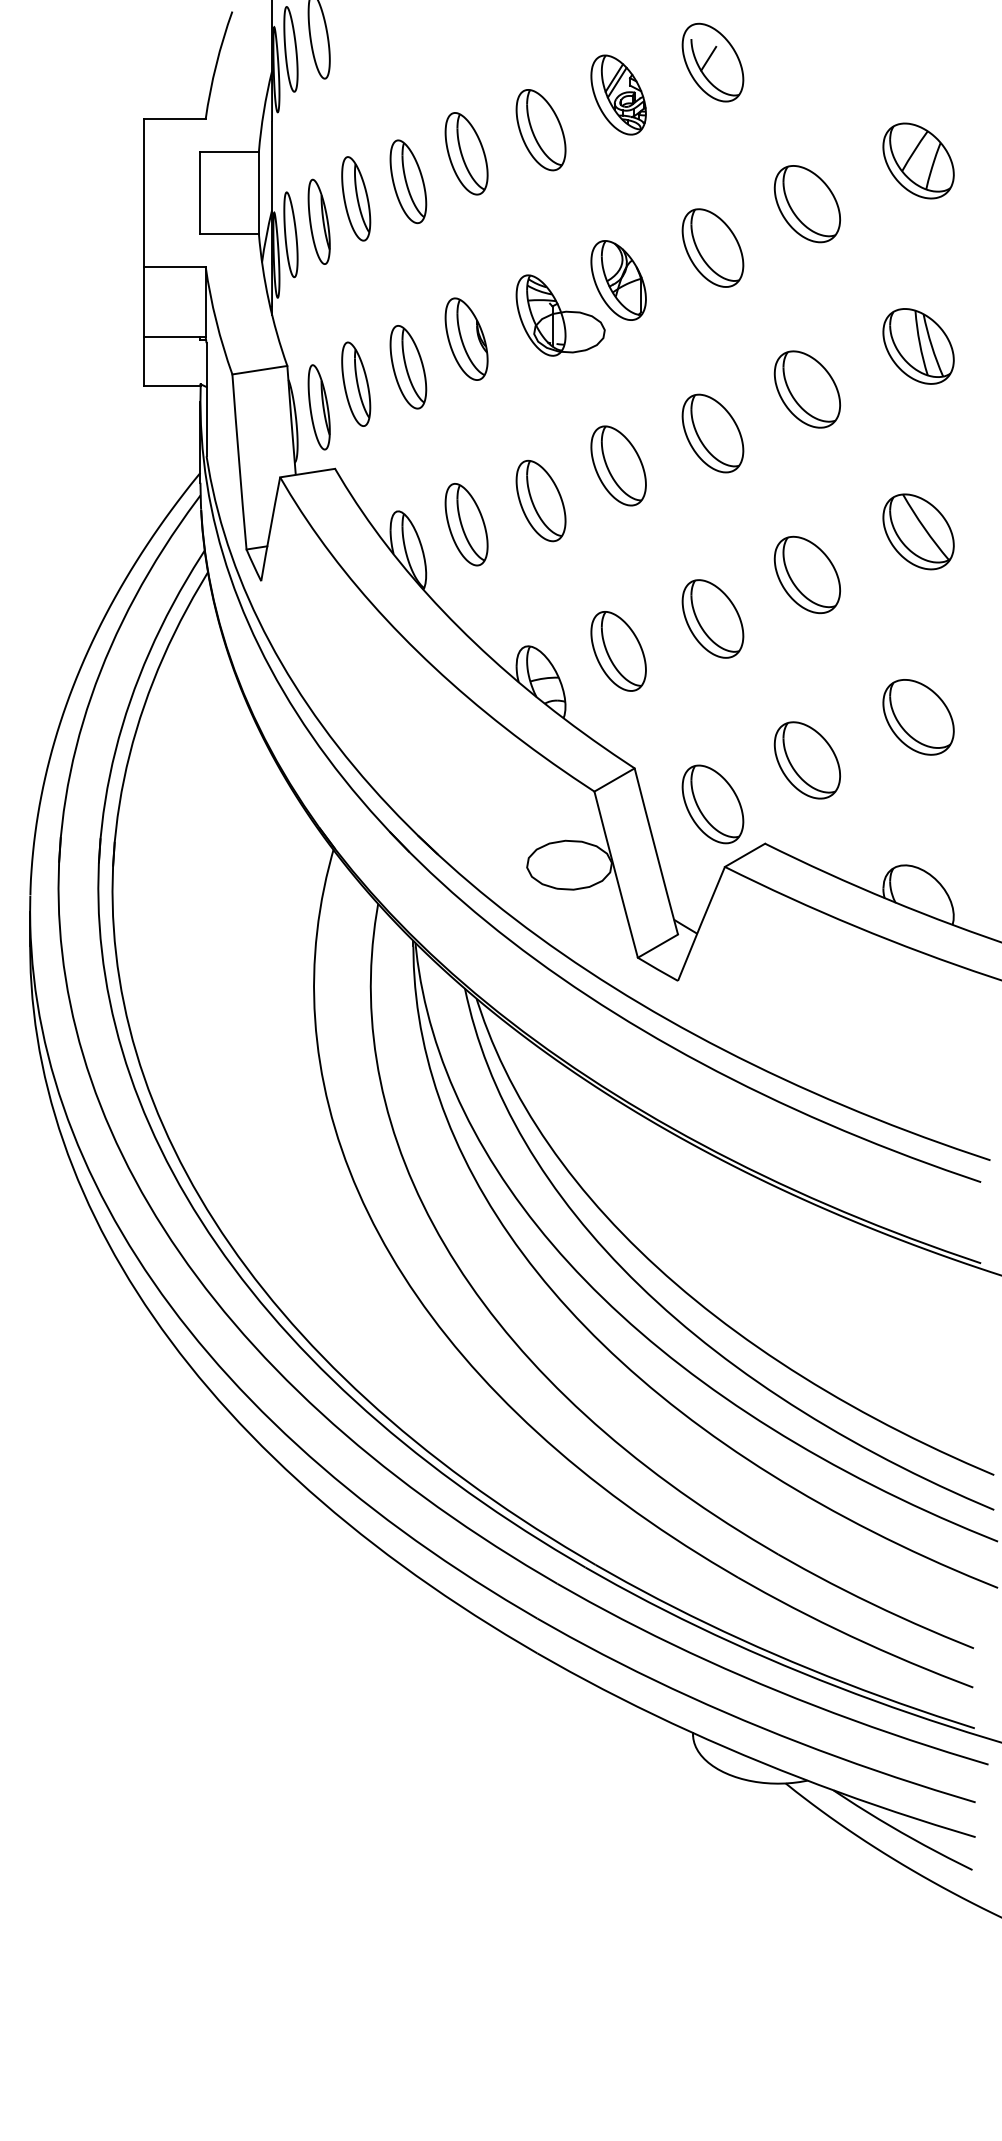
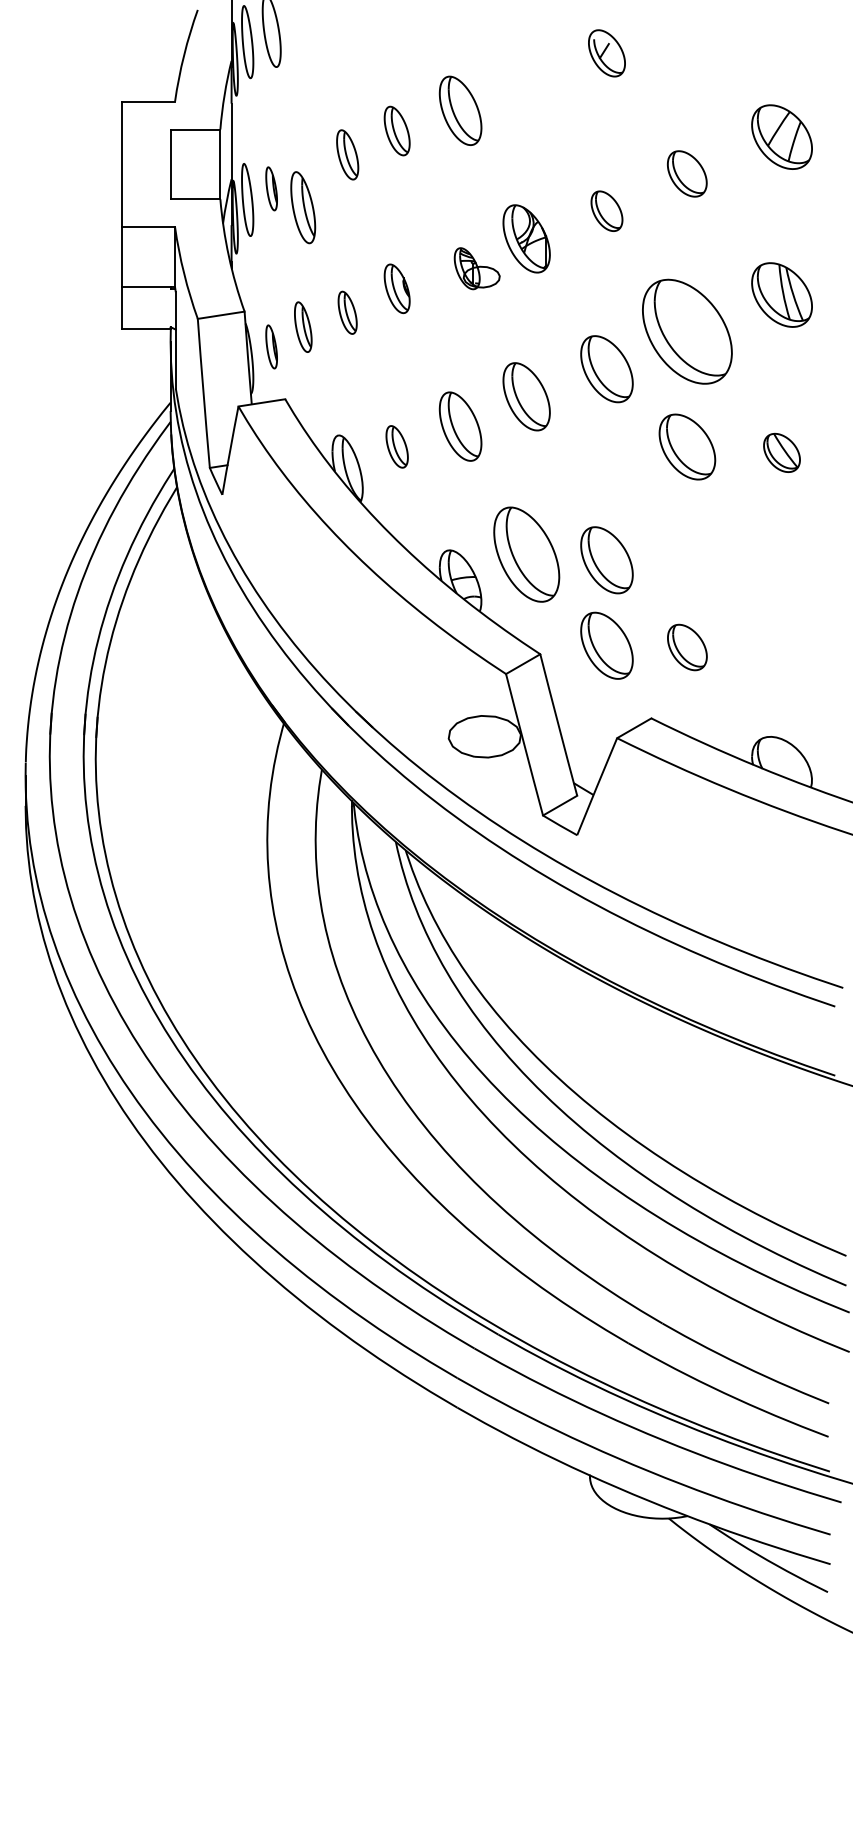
part: (712, 62) -> (606, 53), size x0.7
part: (618, 94) -> (526, 80), removed
part: (466, 153) -> (397, 130), size x0.7
part: (408, 181) -> (347, 154), size x0.7
part: (356, 198) -> (303, 207), moved
part: (806, 204) -> (686, 174), size x0.7
part: (318, 221) -> (271, 188), size x0.6
part: (712, 247) -> (606, 210), size x0.6
part: (560, 315) -> (477, 268), size x0.6
part: (466, 338) -> (397, 288), size x0.7
part: (408, 367) -> (347, 312), size x0.6
part: (356, 383) -> (303, 326), size x0.7
part: (807, 389) -> (687, 331), size x1.6
part: (318, 407) -> (271, 347), size x0.6
part: (466, 524) -> (397, 446), size x0.6
part: (918, 531) -> (781, 452), size x0.6
part: (806, 574) -> (686, 446), moved
part: (712, 618) -> (606, 559), moved
part: (618, 651) -> (526, 554), size x1.4
part: (918, 717) -> (781, 610), removed
part: (807, 760) -> (687, 647), size x0.7
part: (712, 804) -> (606, 645), moved

